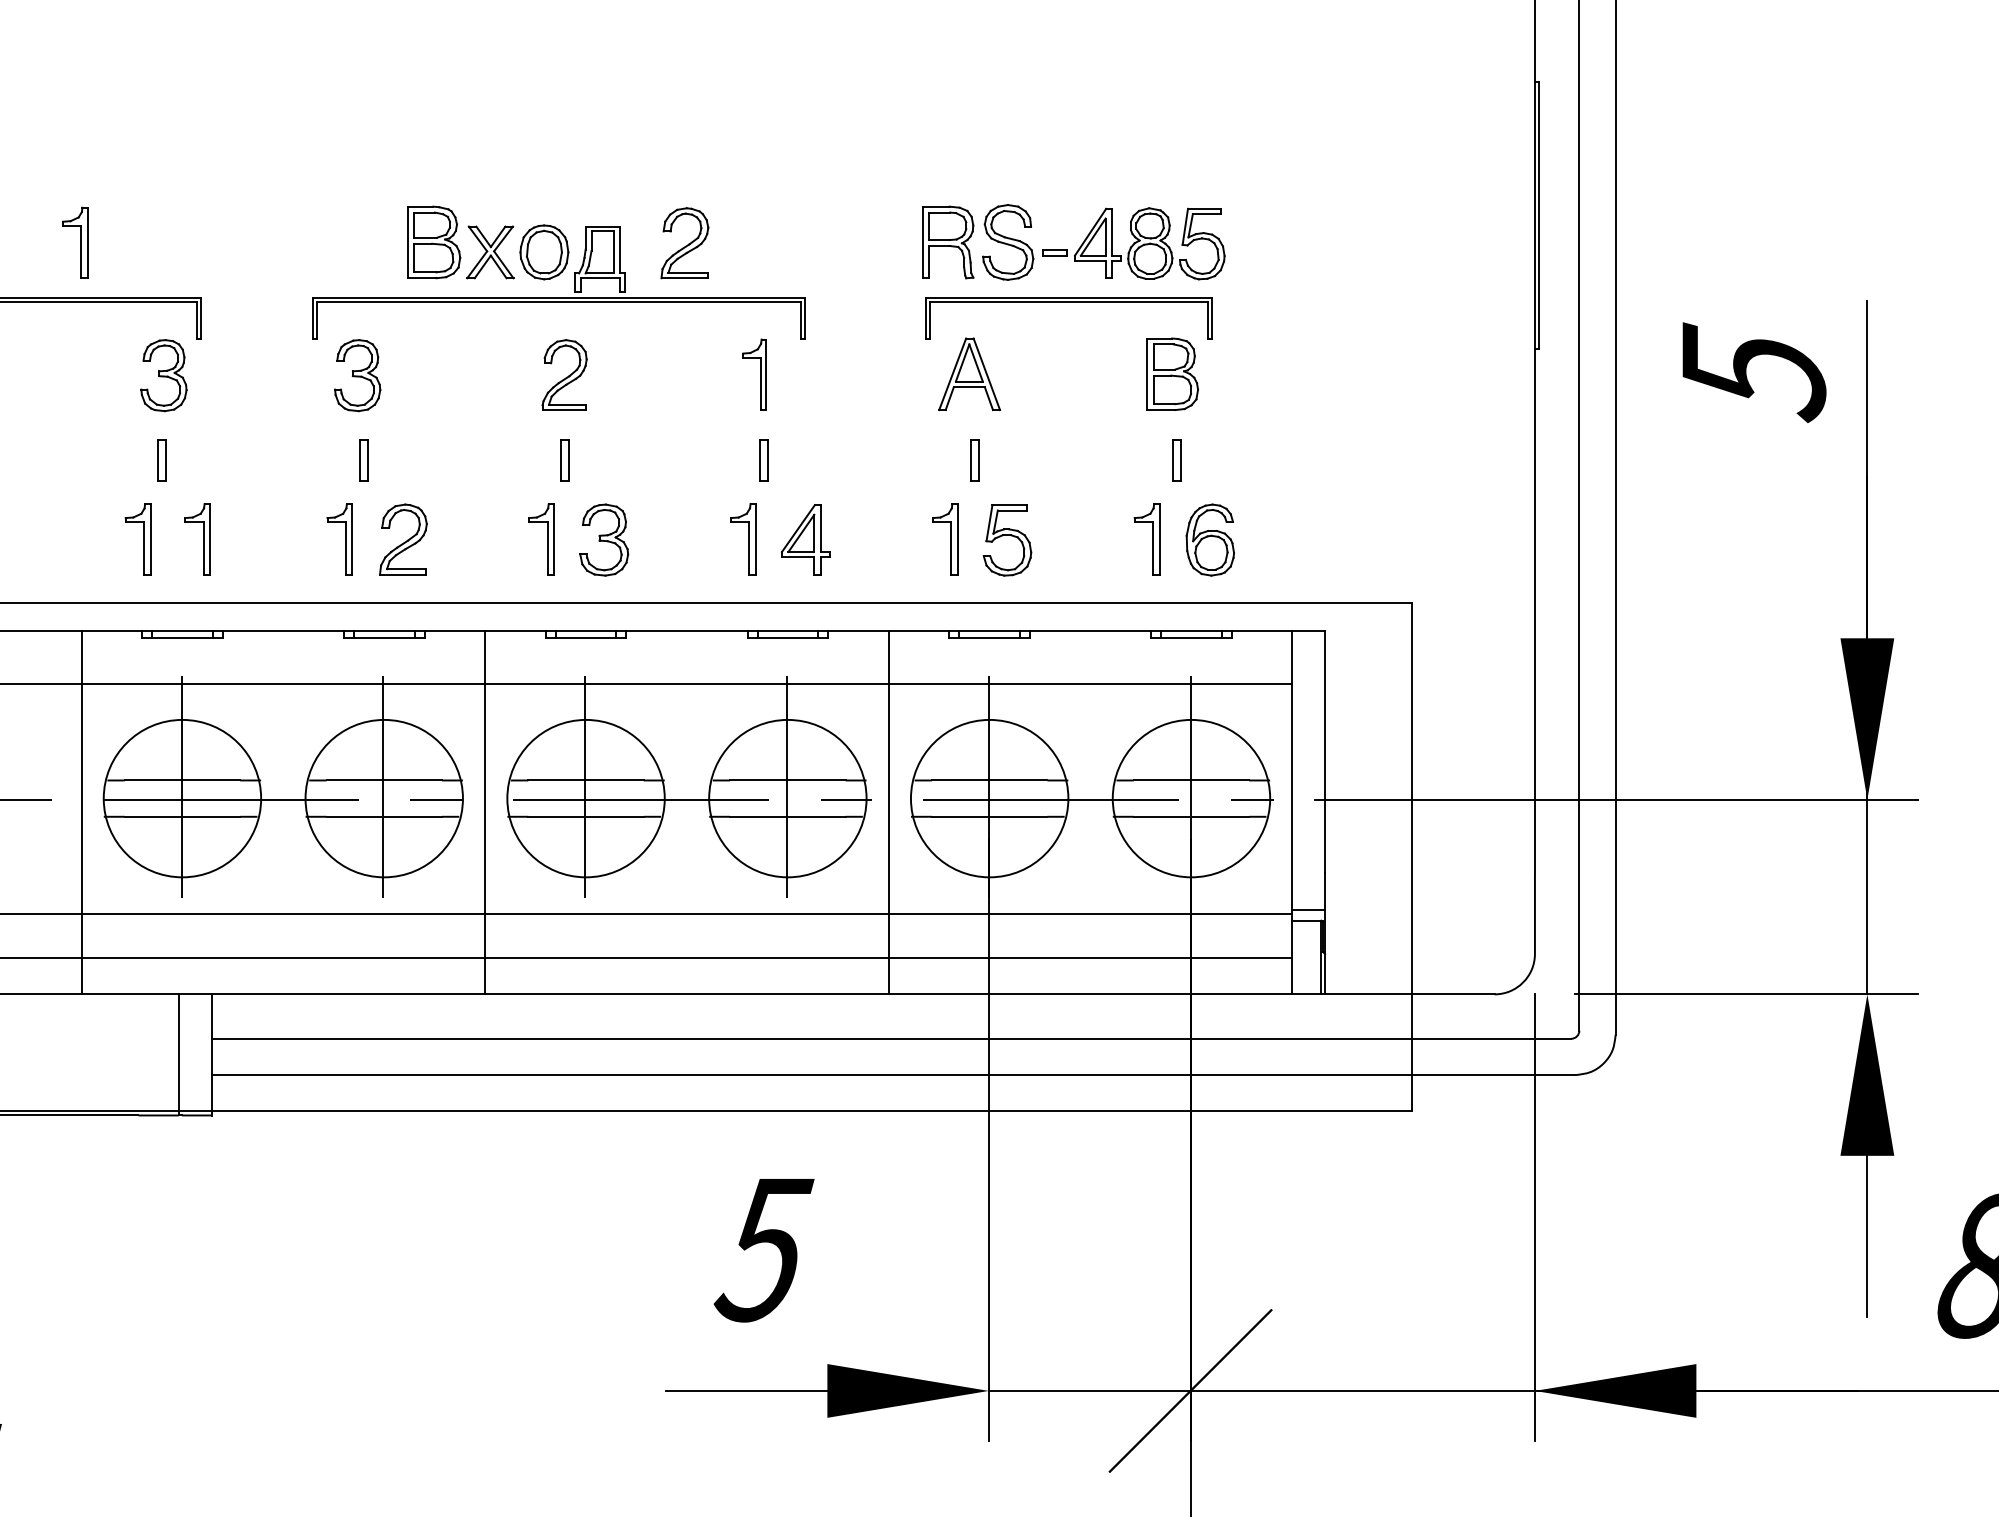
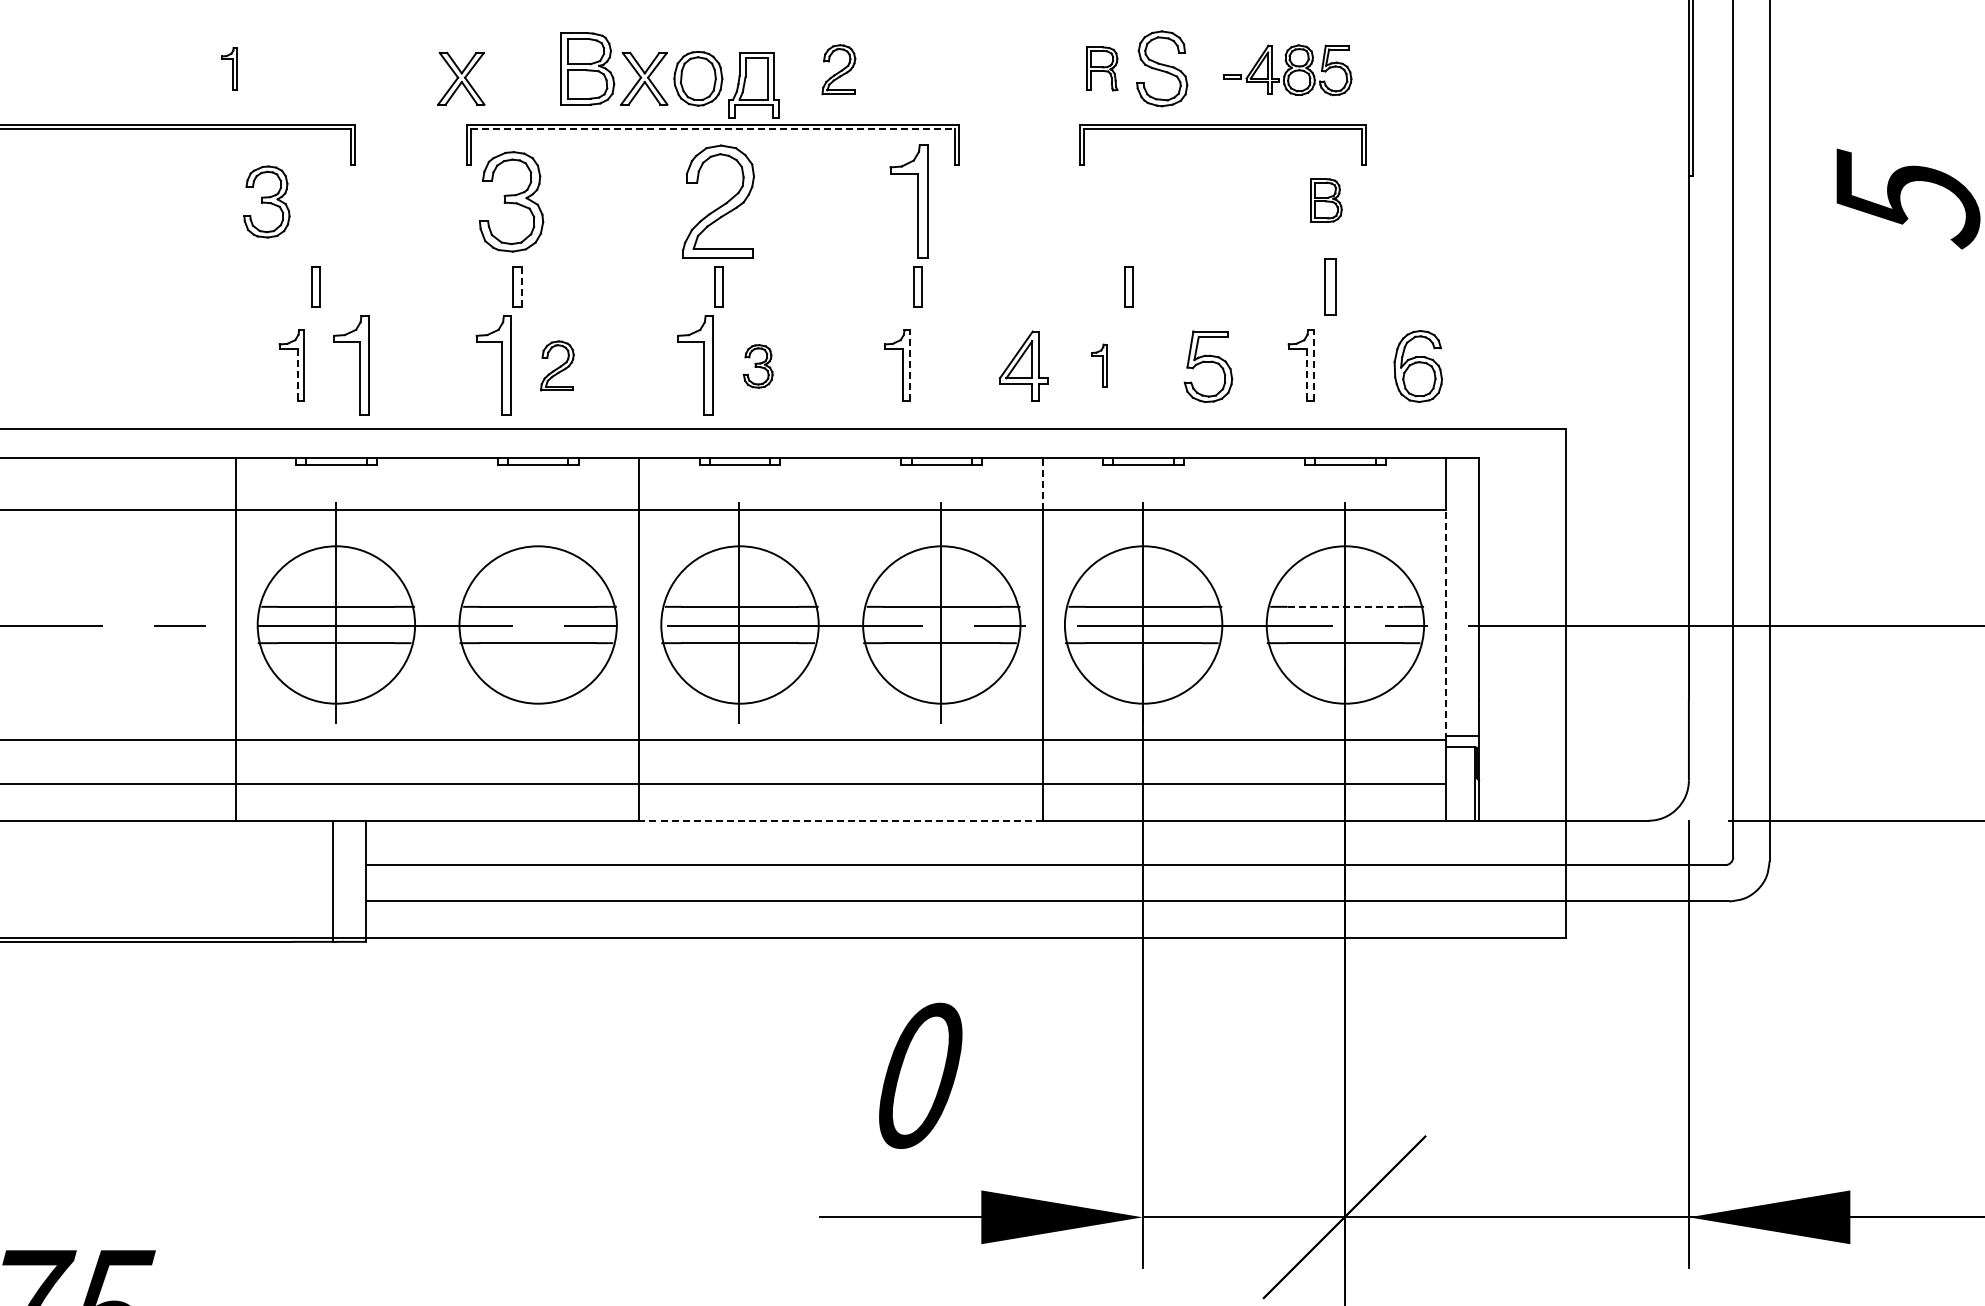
part: (75, 242) -> (229, 68), size x0.6
part: (948, 242) -> (1102, 68), size x0.6
part: (684, 243) -> (838, 69), size x0.7
part: (1133, 243) -> (1287, 69), size x0.7
part: (307, 252) -> (461, 78), added
line: (559, 302) -> (713, 128), solid -> dashed
part: (1172, 373) -> (1326, 199), size x0.6
part: (564, 374) -> (718, 200), size x1.6
part: (754, 374) -> (908, 200), size x1.6
part: (969, 374) -> (1123, 200), removed
part: (163, 375) -> (266, 201), moved
part: (357, 375) -> (511, 201), size x1.4
part: (1176, 460) -> (1330, 286), size x1.4
line: (367, 461) -> (521, 287), solid -> dashed
line: (755, 538) -> (909, 364), solid -> dashed
line: (1159, 538) -> (1313, 364), solid -> dashed
part: (197, 539) -> (351, 365), size x1.4
part: (339, 539) -> (493, 365), size x1.4
part: (403, 539) -> (557, 365), size x0.7
part: (541, 539) -> (695, 365), size x1.4
part: (604, 539) -> (758, 365), size x0.6
part: (805, 539) -> (1023, 365), moved
part: (945, 539) -> (1099, 365), size x0.6
part: (1209, 539) -> (1417, 365), moved
part: (1007, 540) -> (1208, 366), moved
line: (144, 548) -> (298, 374), solid -> dashed
line: (1153, 548) -> (1307, 374), solid -> dashed
line: (888, 656) -> (1042, 482), solid -> dashed
line: (1191, 780) -> (1345, 606), solid -> dashed
line: (383, 786) -> (537, 612), removed
line: (1292, 798) -> (1446, 624), solid -> dashed
line: (686, 994) -> (840, 820), solid -> dashed
text: (763, 1249) -> (917, 1075), 5 -> 0

